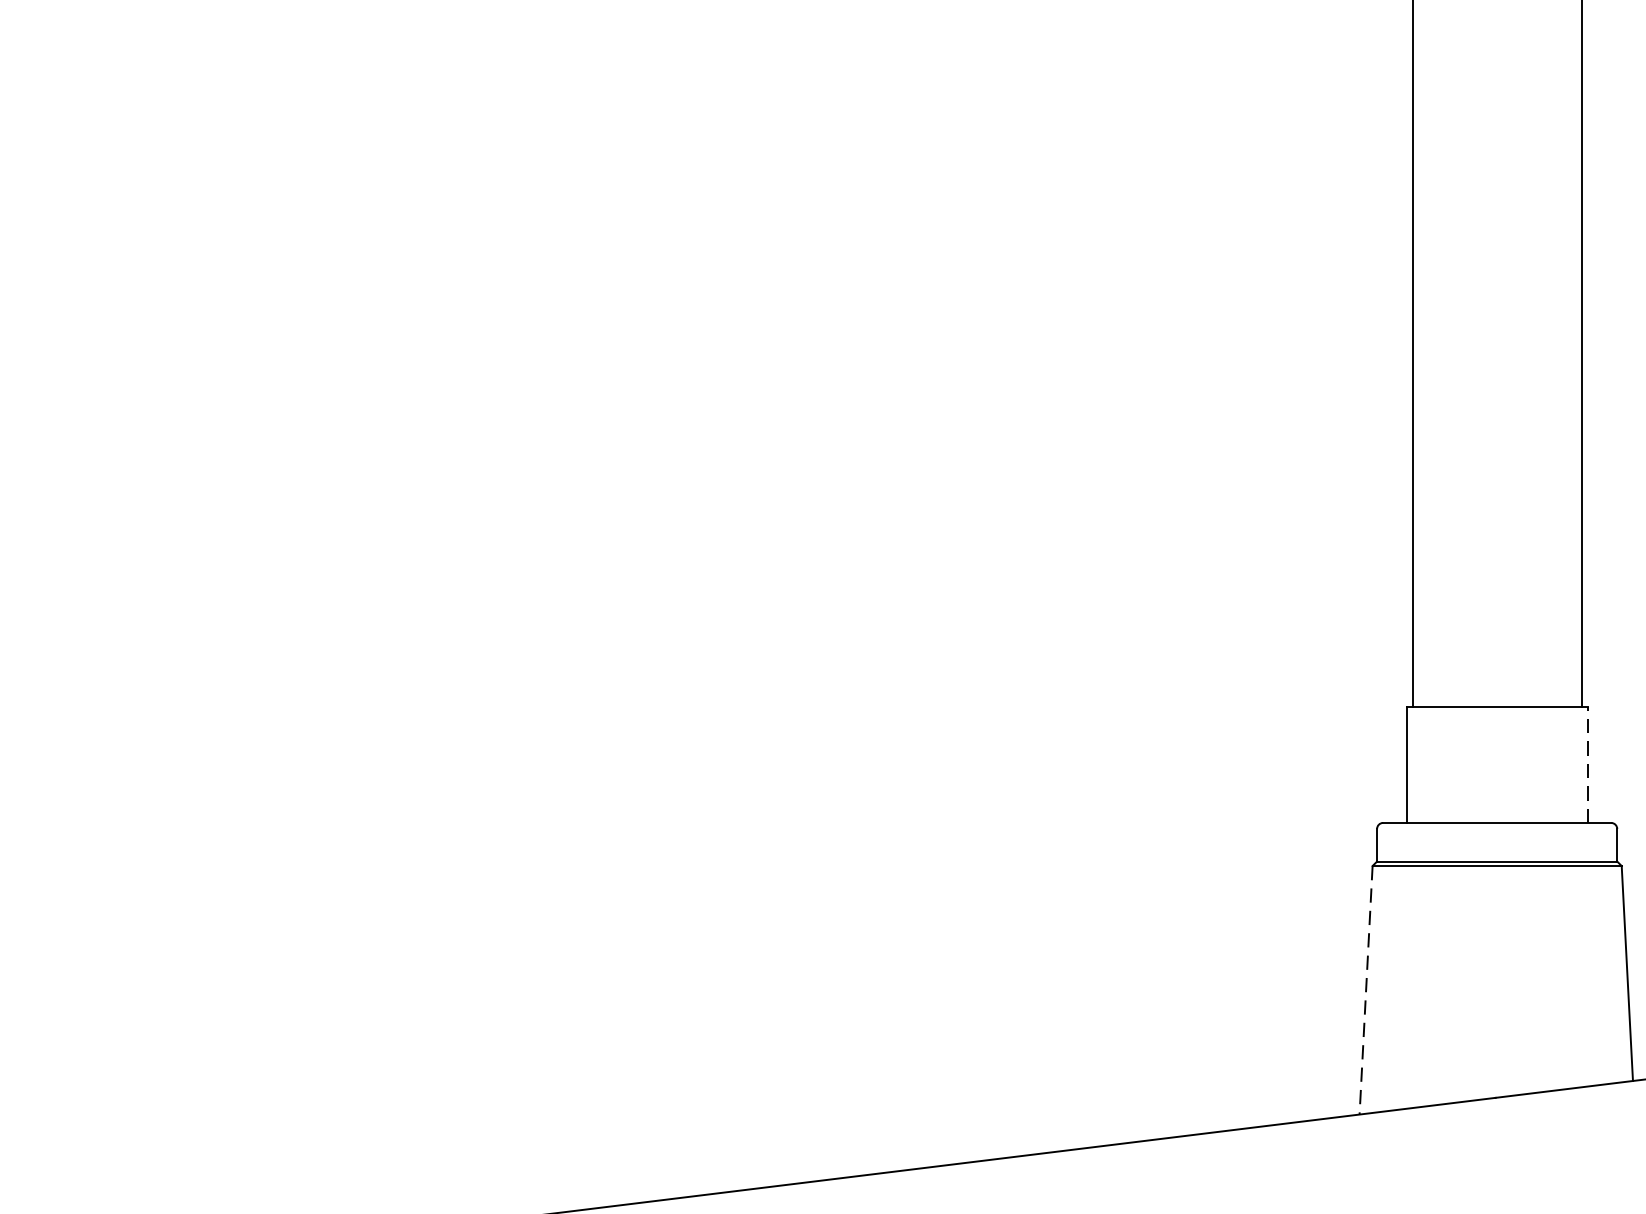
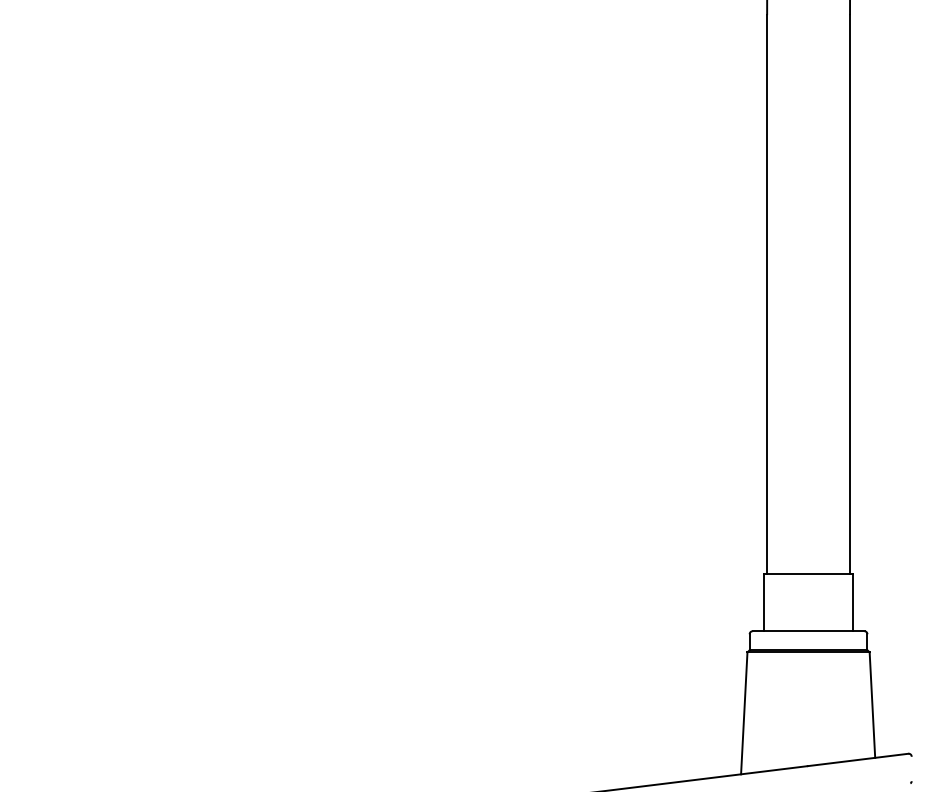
line: (1586, 764) -> (852, 602), dashed -> solid
line: (1366, 990) -> (744, 713), dashed -> solid

